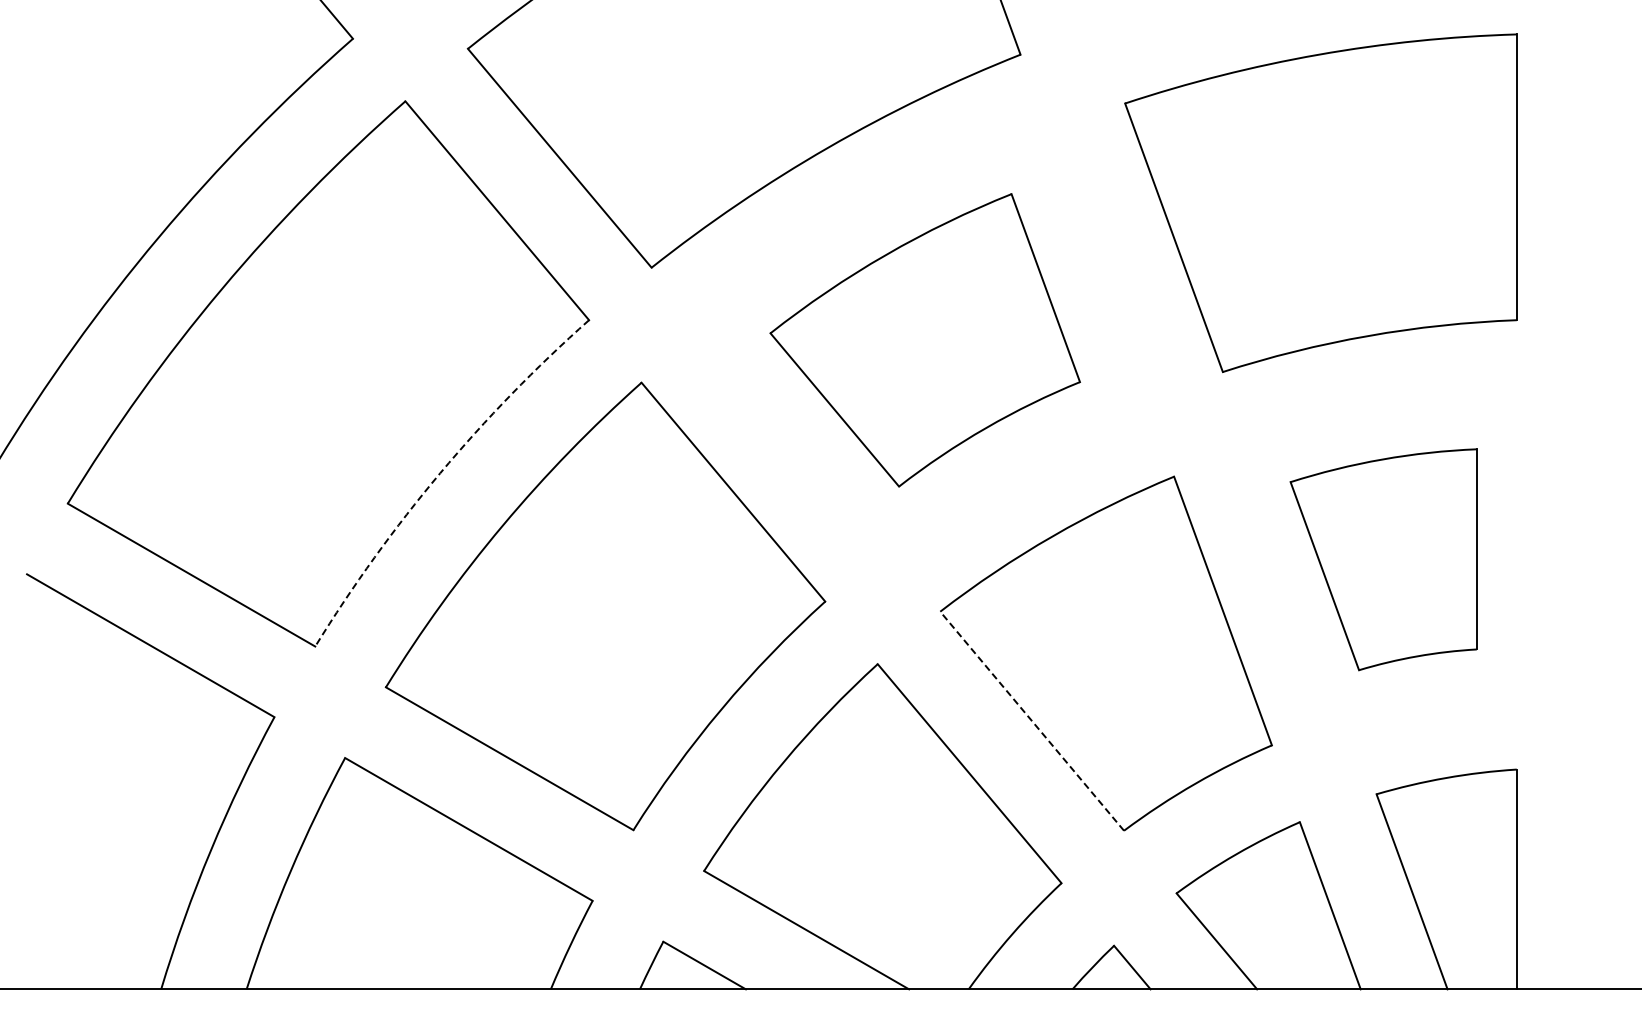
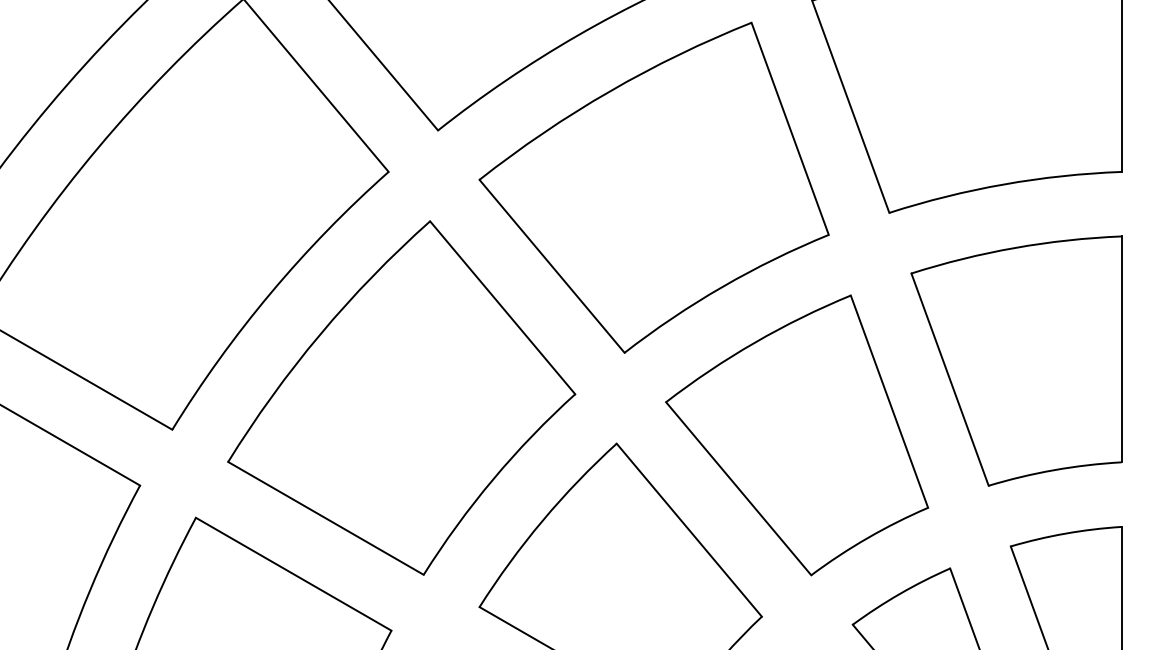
part: (925, 340) -> (654, 187), size x1.43
arc: (440, 473) -> (271, 293), dashed -> solid
part: (1383, 559) -> (1016, 360), size x1.43
line: (1032, 721) -> (738, 488), dashed -> solid

